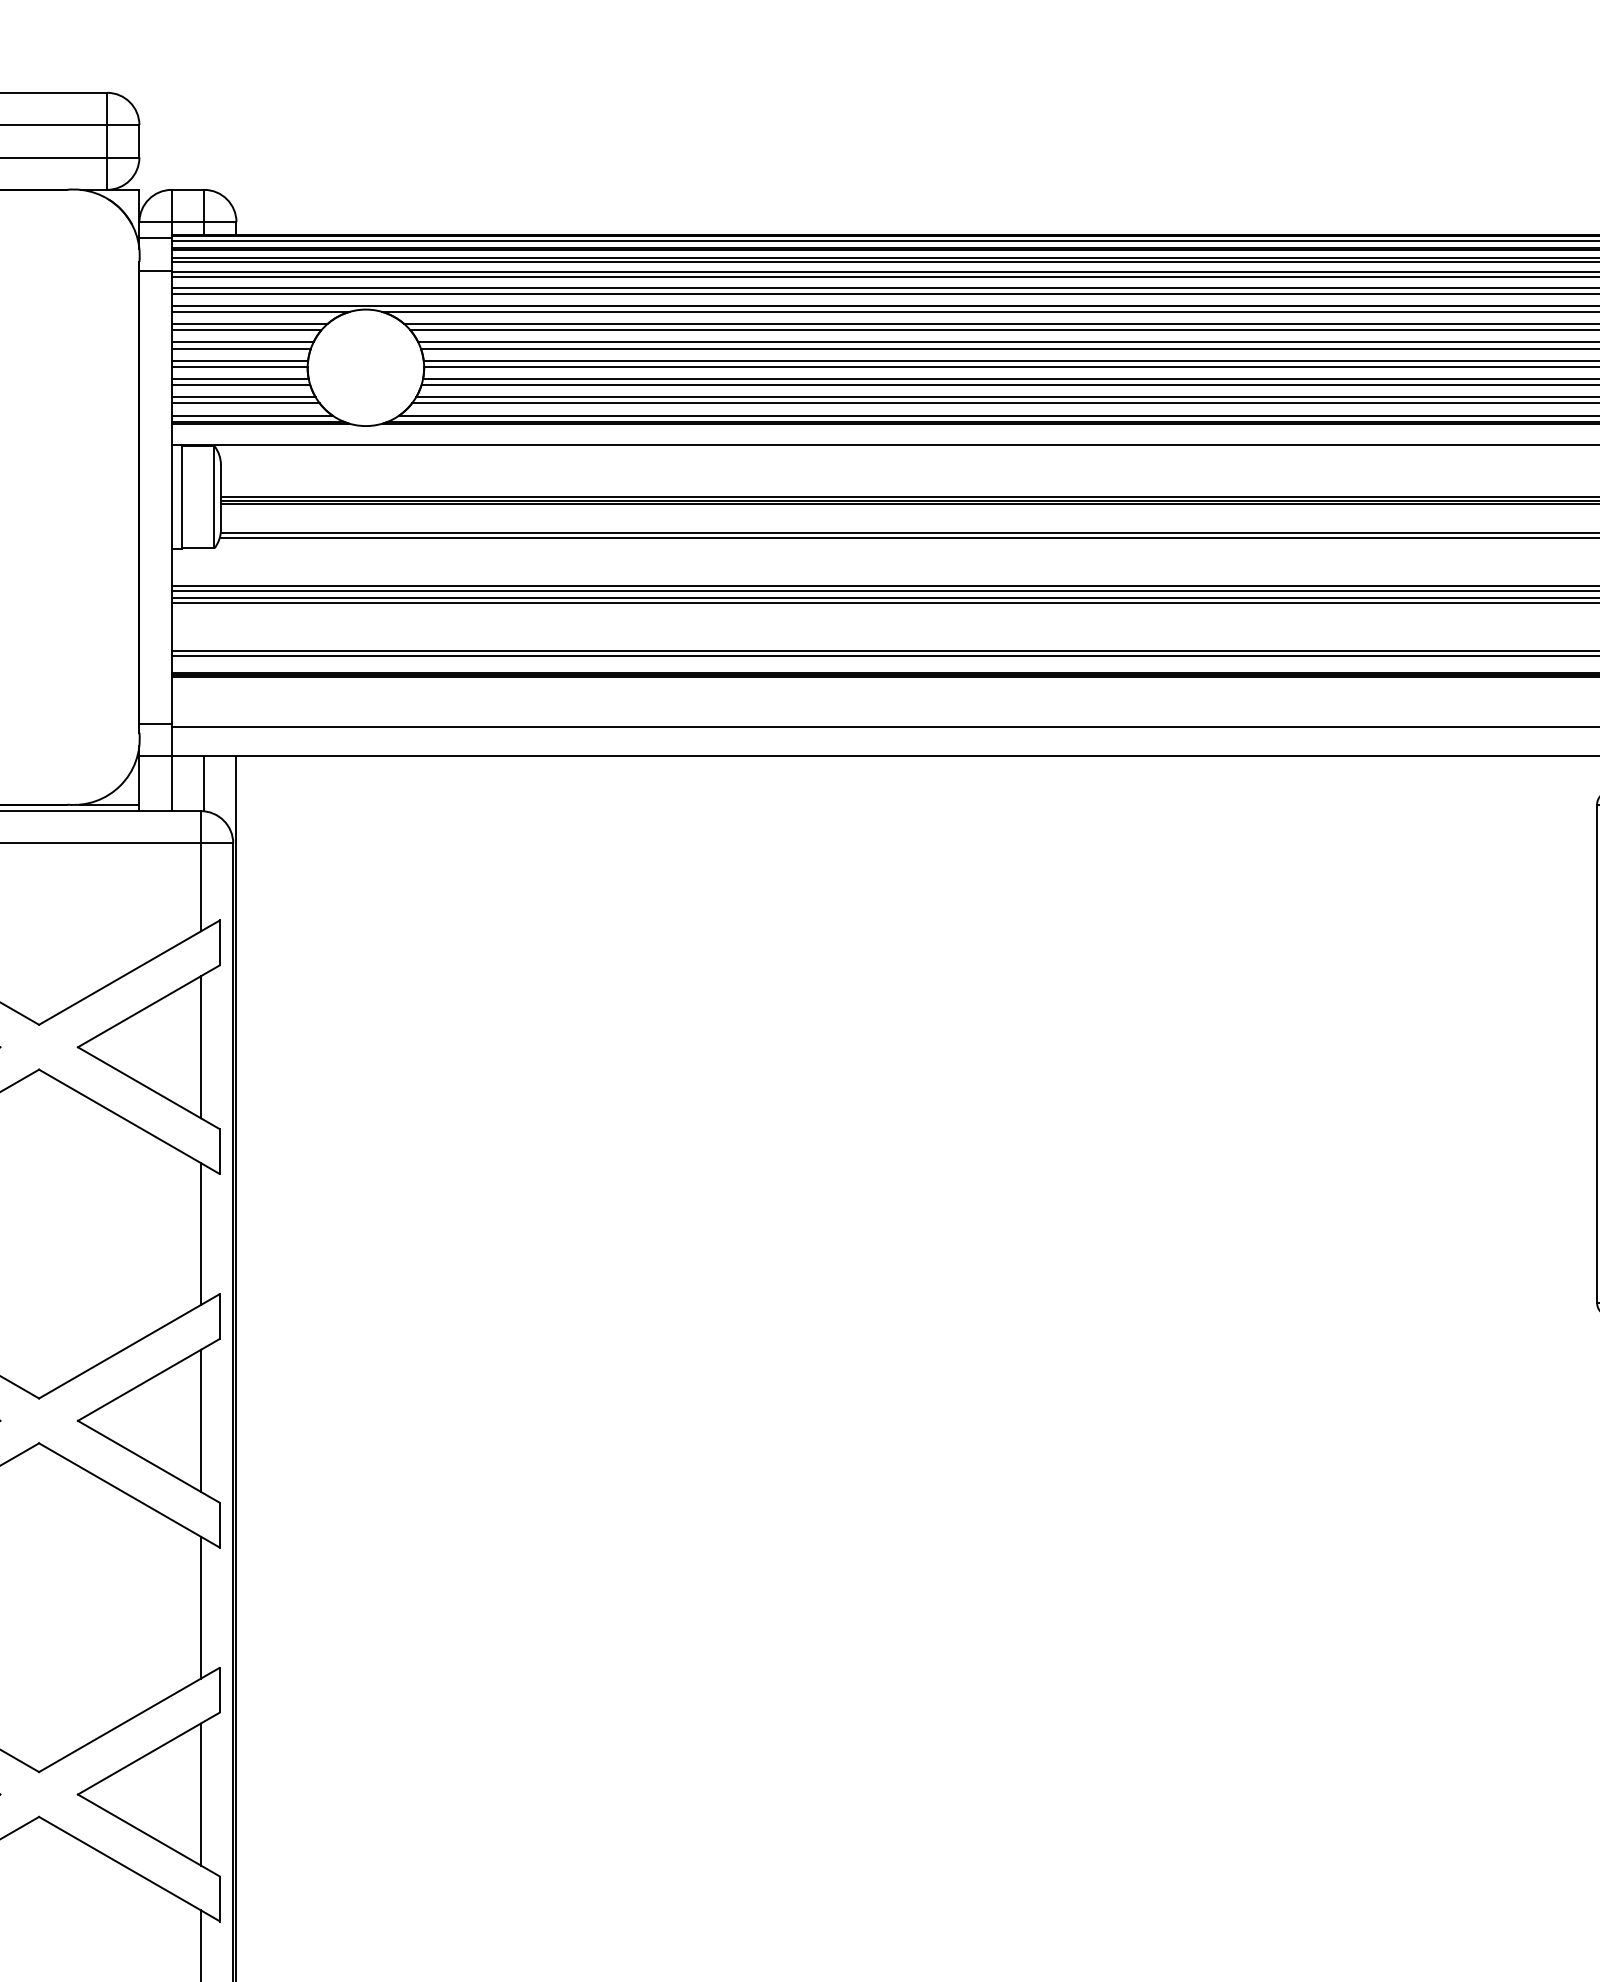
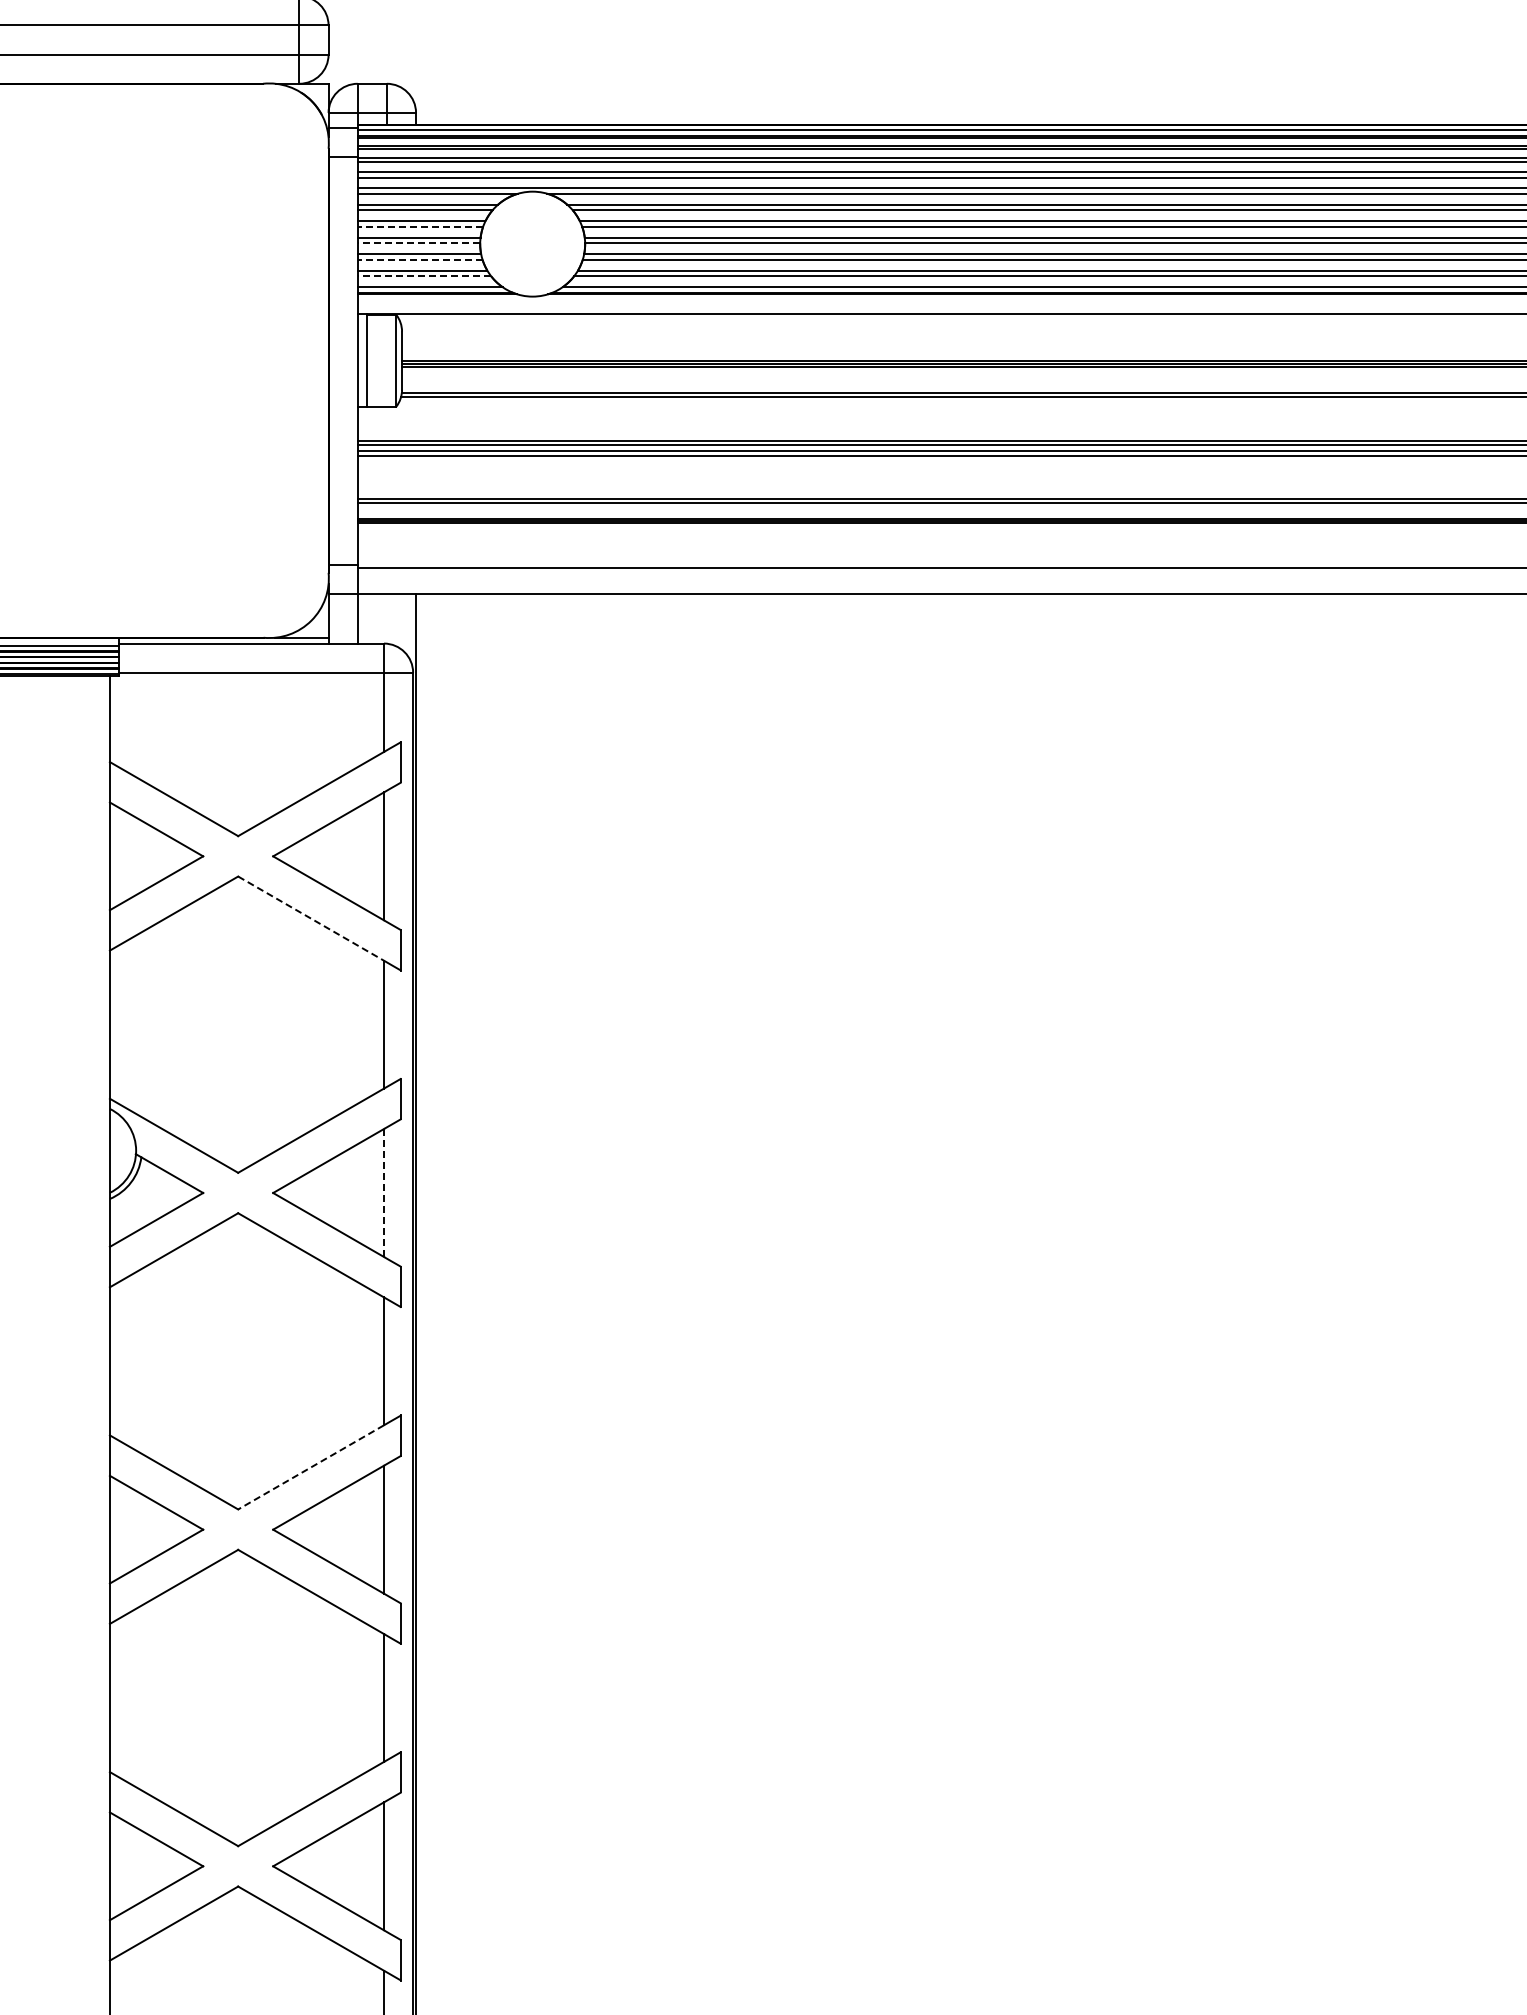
line: (241, 348) -> (420, 226), solid -> dashed
line: (239, 367) -> (418, 243), solid -> dashed
line: (240, 384) -> (419, 259), solid -> dashed
line: (245, 403) -> (424, 276), solid -> dashed
line: (203, 783) -> (386, 618), removed
line: (120, 1116) -> (311, 918), solid -> dashed
line: (200, 1421) -> (383, 1193), solid -> dashed
line: (119, 1725) -> (310, 1467), solid -> dashed

